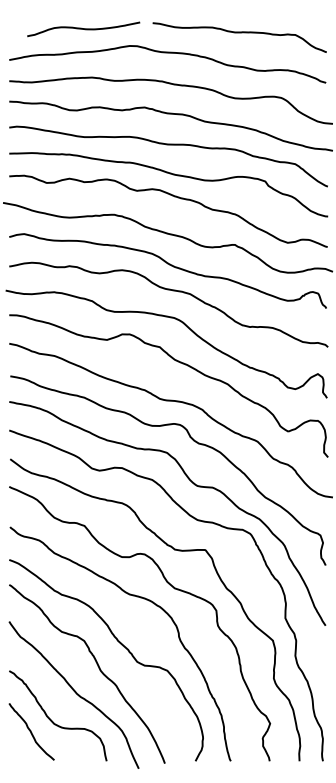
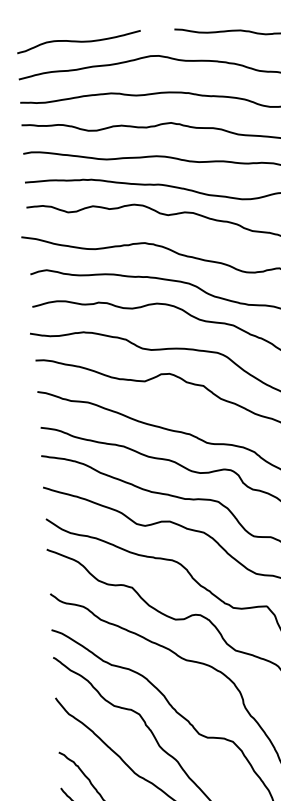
curve: (83, 29) -> (78, 42), moved

